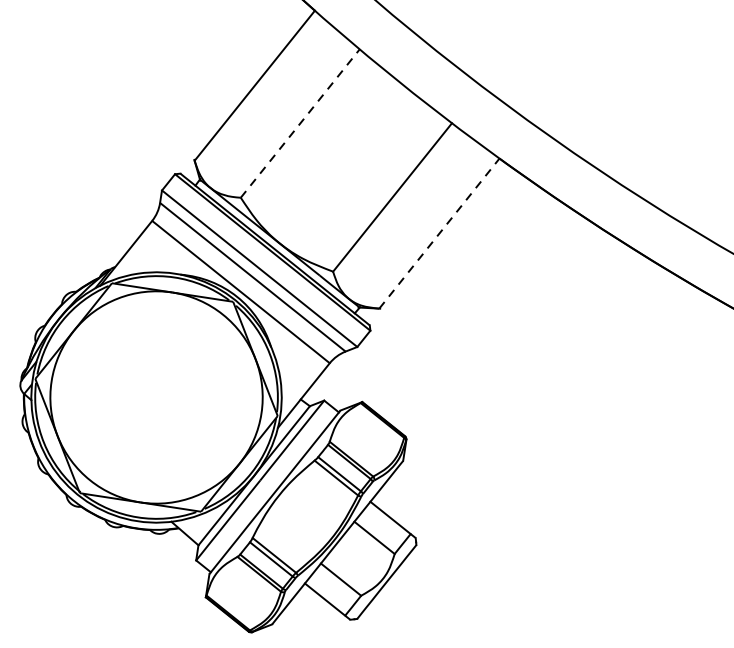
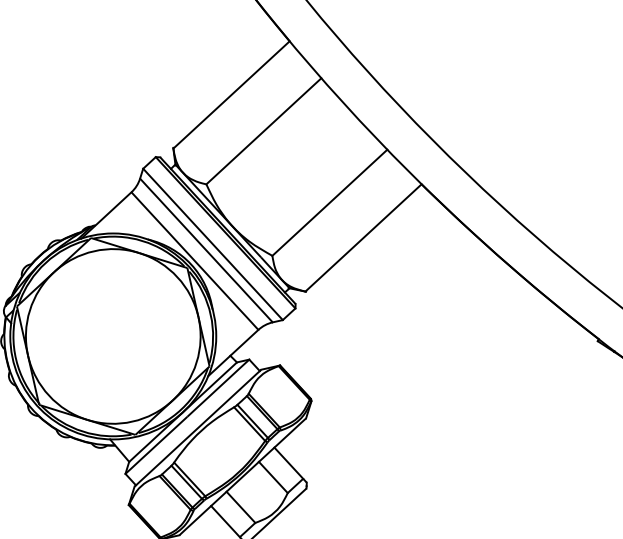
line: (300, 122) -> (264, 130), dashed -> solid
line: (439, 233) -> (363, 237), dashed -> solid

